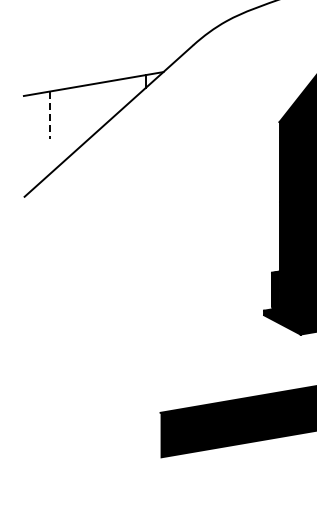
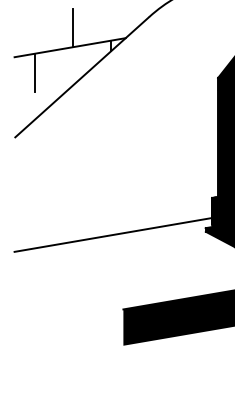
line: (97, 59) -> (73, 28), added
line: (49, 115) -> (34, 72), dashed -> solid
line: (147, 318) -> (112, 234), added

